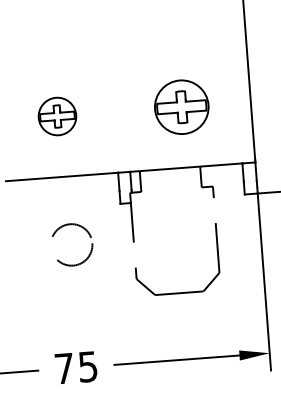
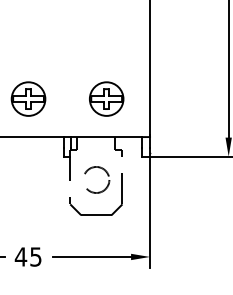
part: (57, 115) -> (28, 98), size x1.43
circle: (73, 244) -> (97, 179), moved
text: (63, 367) -> (20, 256), 75 -> 45

